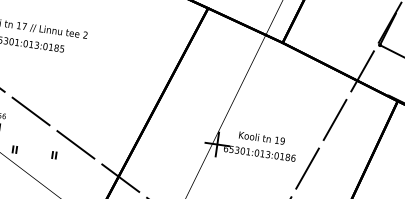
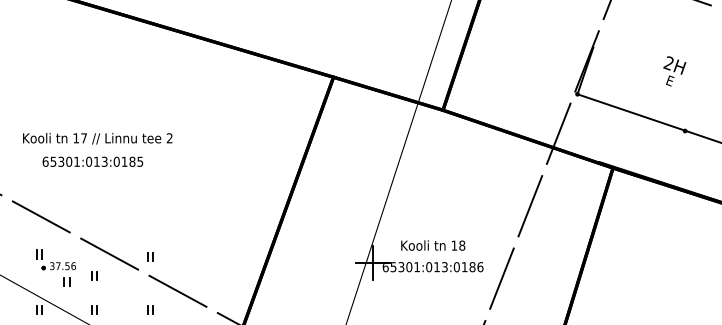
part: (59, 117) -> (150, 256), added
part: (18, 125) -> (94, 275), added
text: (282, 141) -> (462, 245), 19 -> 18

